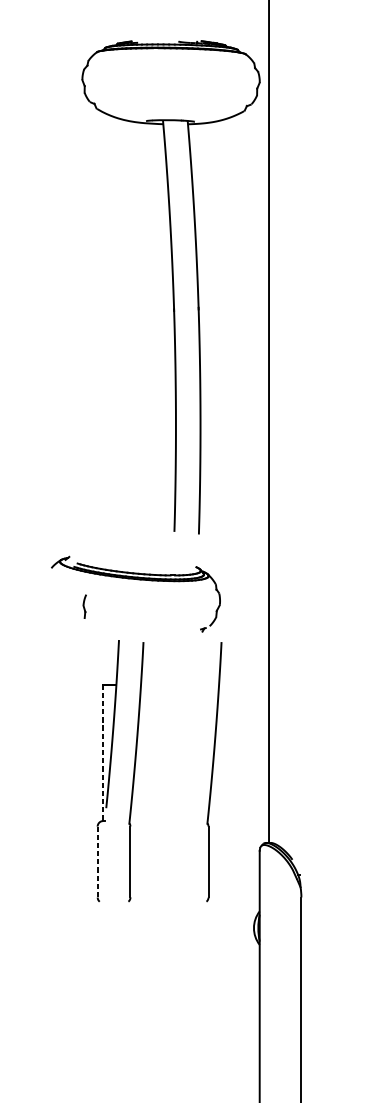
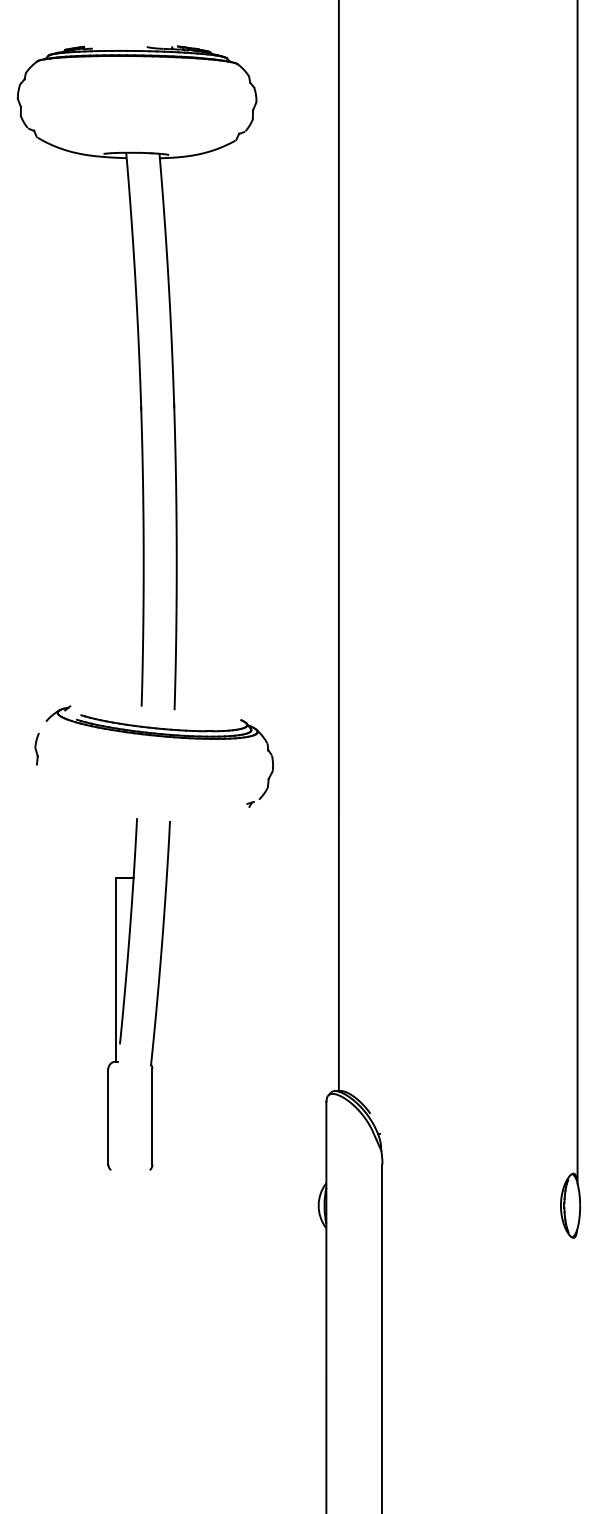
part: (170, 287) -> (136, 377), moved
part: (84, 606) -> (36, 748), moved
line: (102, 752) -> (115, 969), dashed -> solid
part: (213, 771) -> (264, 995), removed
line: (97, 861) -> (108, 1116), dashed -> solid

